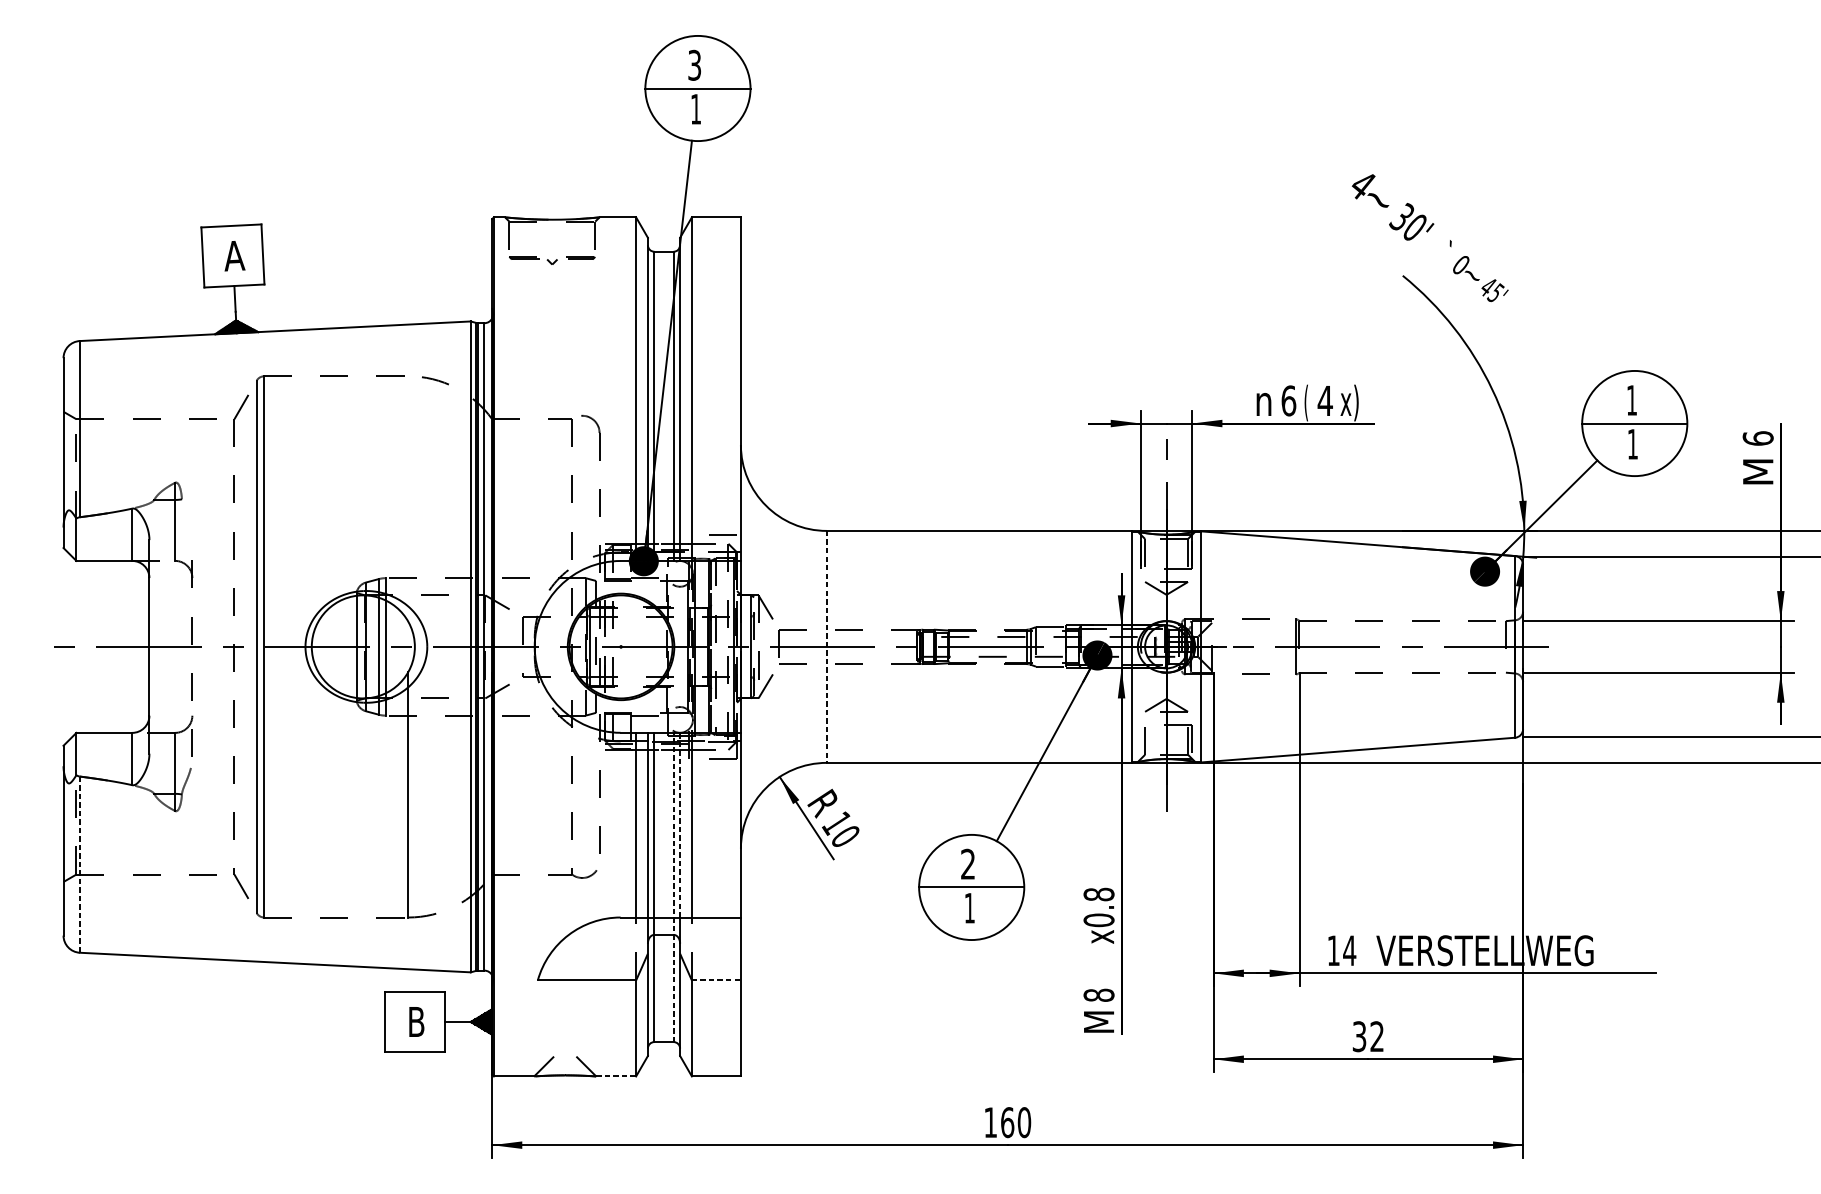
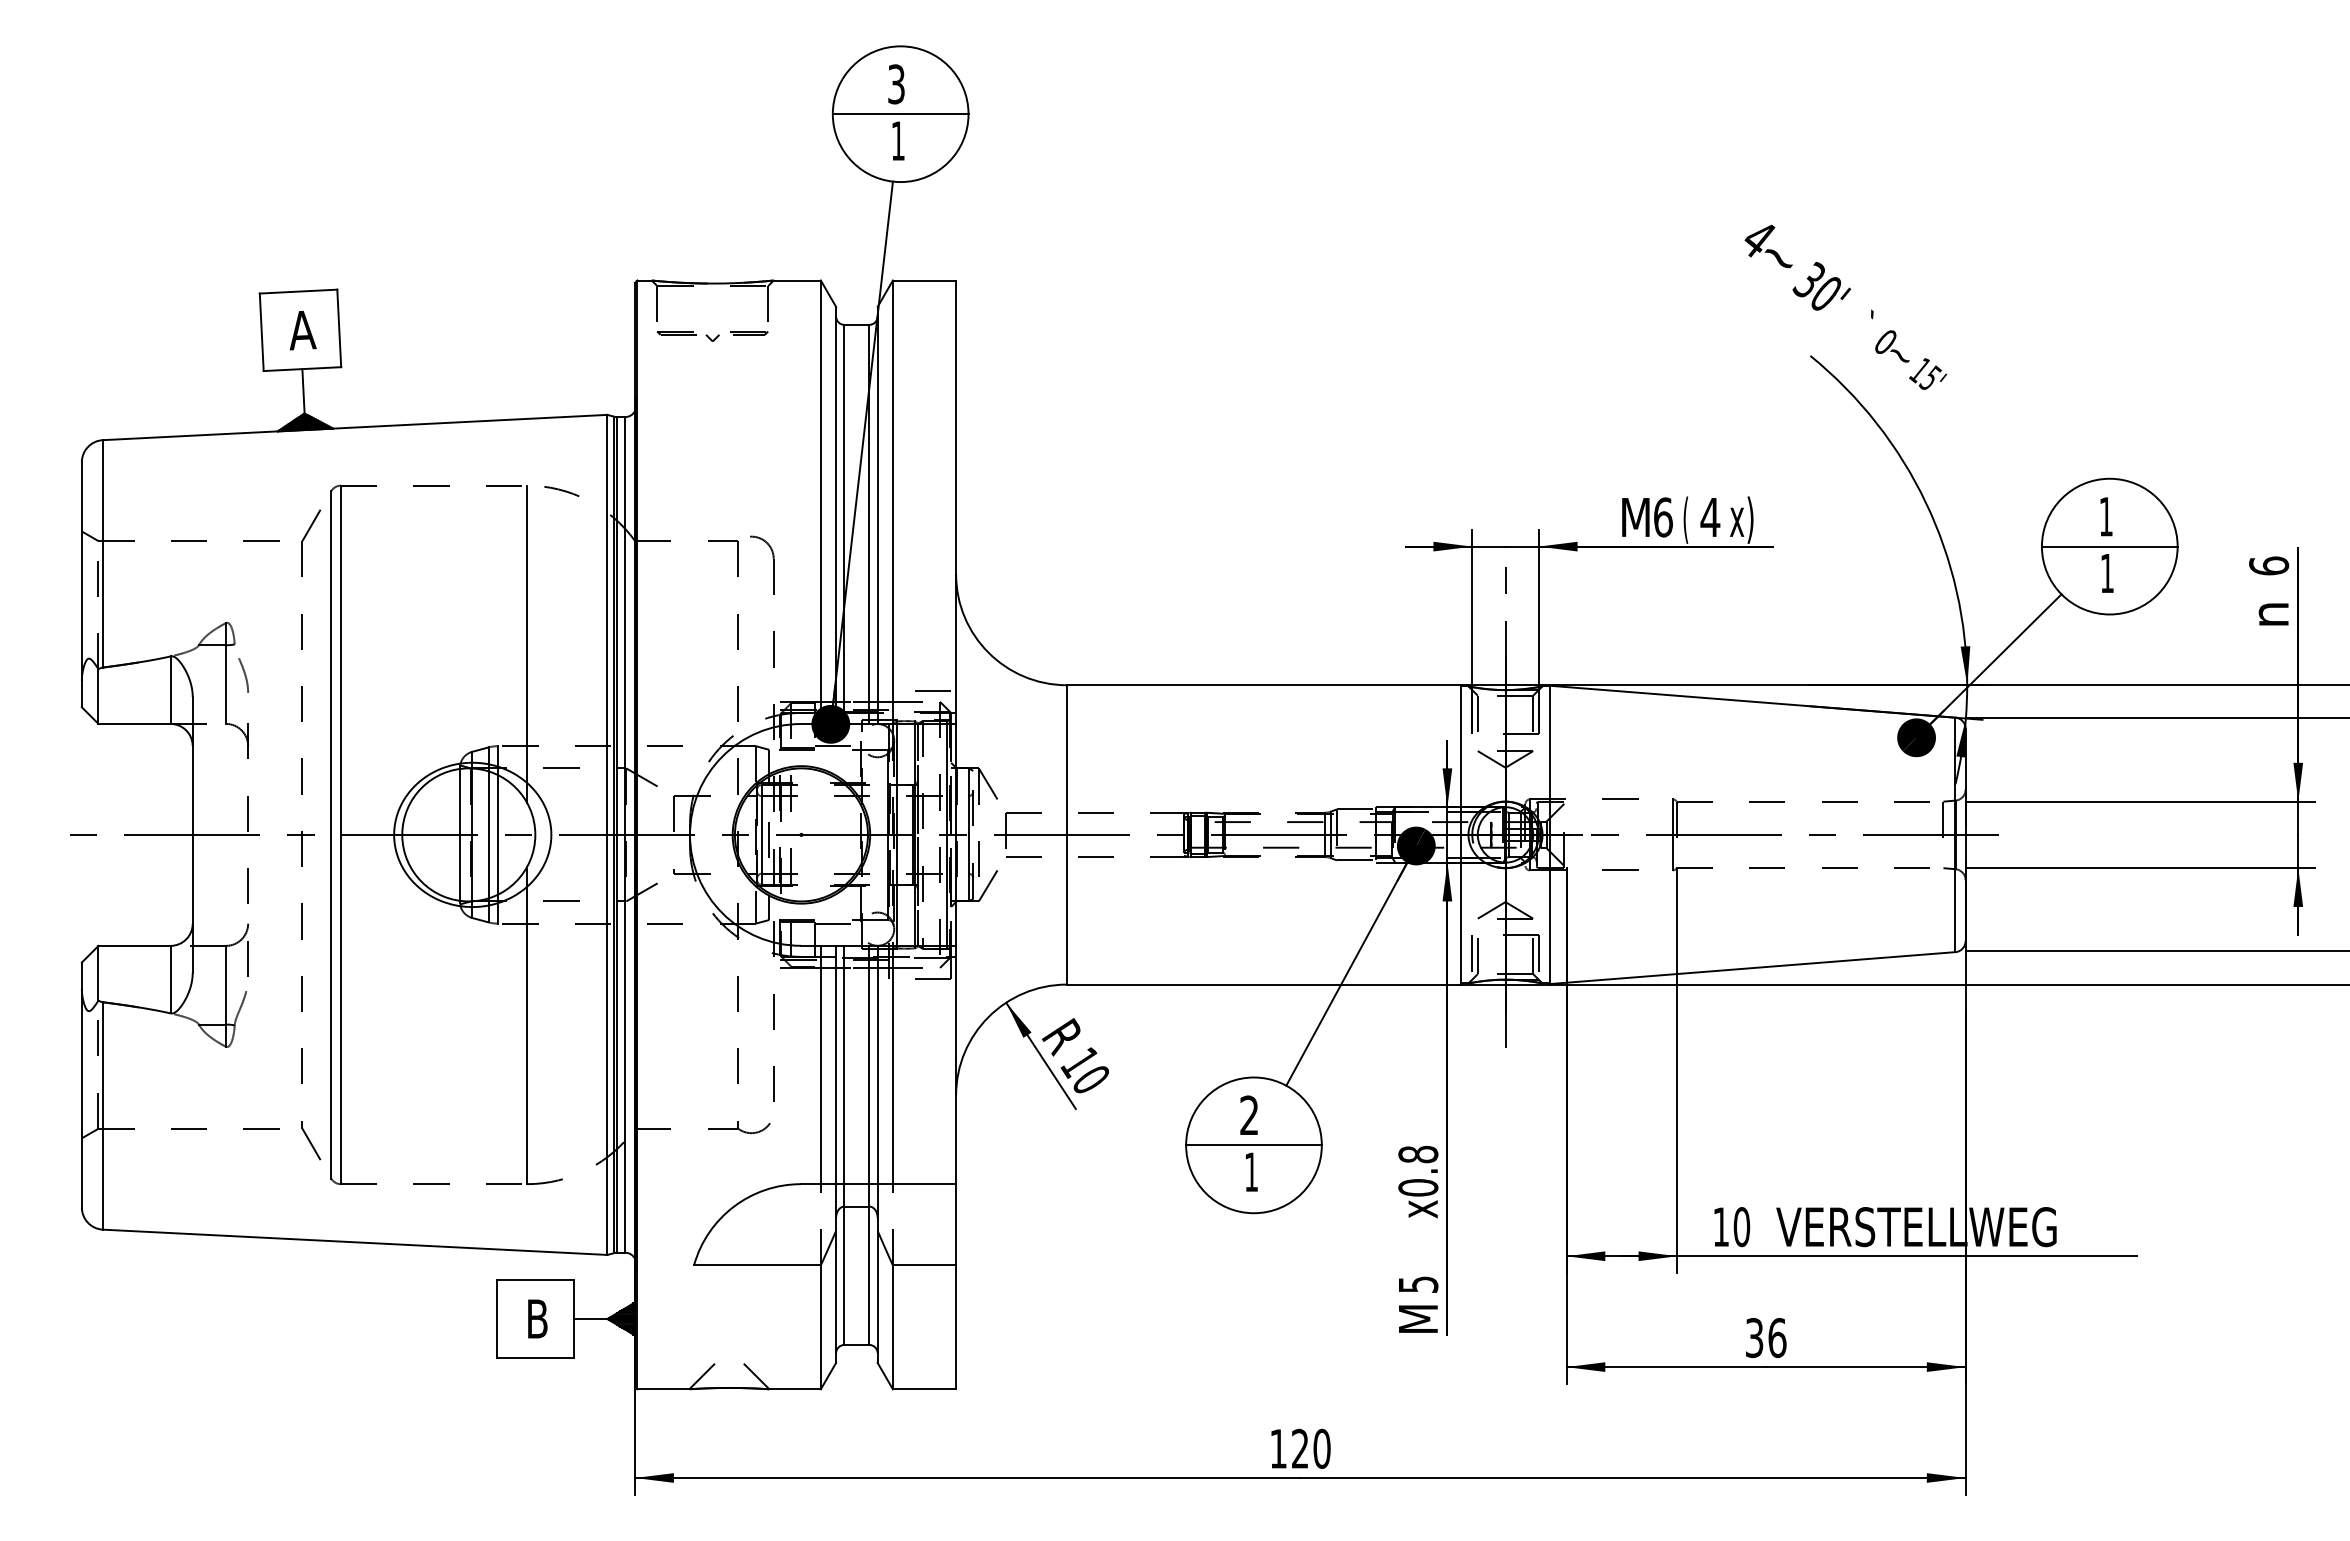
text: (1488, 287) -> (1920, 370), 45' -> 15'
text: (1267, 400) -> (1635, 517), n -> M
text: (1757, 472) -> (2268, 609), M -> n
line: (408, 498) -> (527, 643), added
curve: (189, 523) -> (244, 675), added
line: (826, 646) -> (1066, 834), dashed -> solid
line: (1141, 741) -> (1472, 957), added
line: (679, 824) -> (877, 1064), dashed -> solid
line: (79, 864) -> (102, 1115), dashed -> solid
line: (673, 887) -> (869, 1145), dashed -> solid
text: (1349, 951) -> (1741, 1227), 14 -> 10
line: (716, 980) -> (924, 1265), dashed -> solid
text: (1099, 995) -> (1418, 1284), 8 -> 5
text: (1377, 1037) -> (1777, 1338), 32 -> 36
line: (616, 1076) -> (795, 1389), dashed -> solid
text: (1007, 1122) -> (1300, 1448), 160 -> 120

